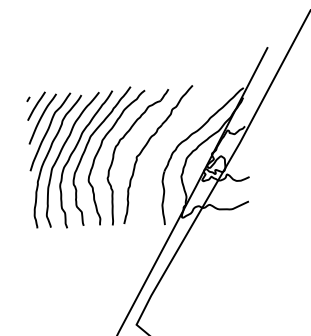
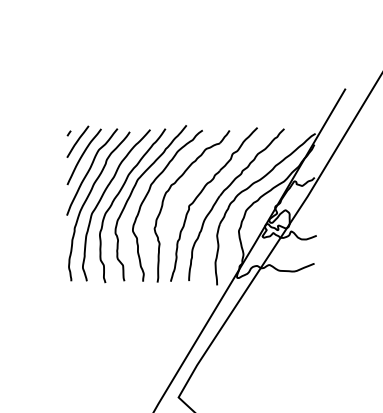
part: (166, 144) -> (223, 193), added

